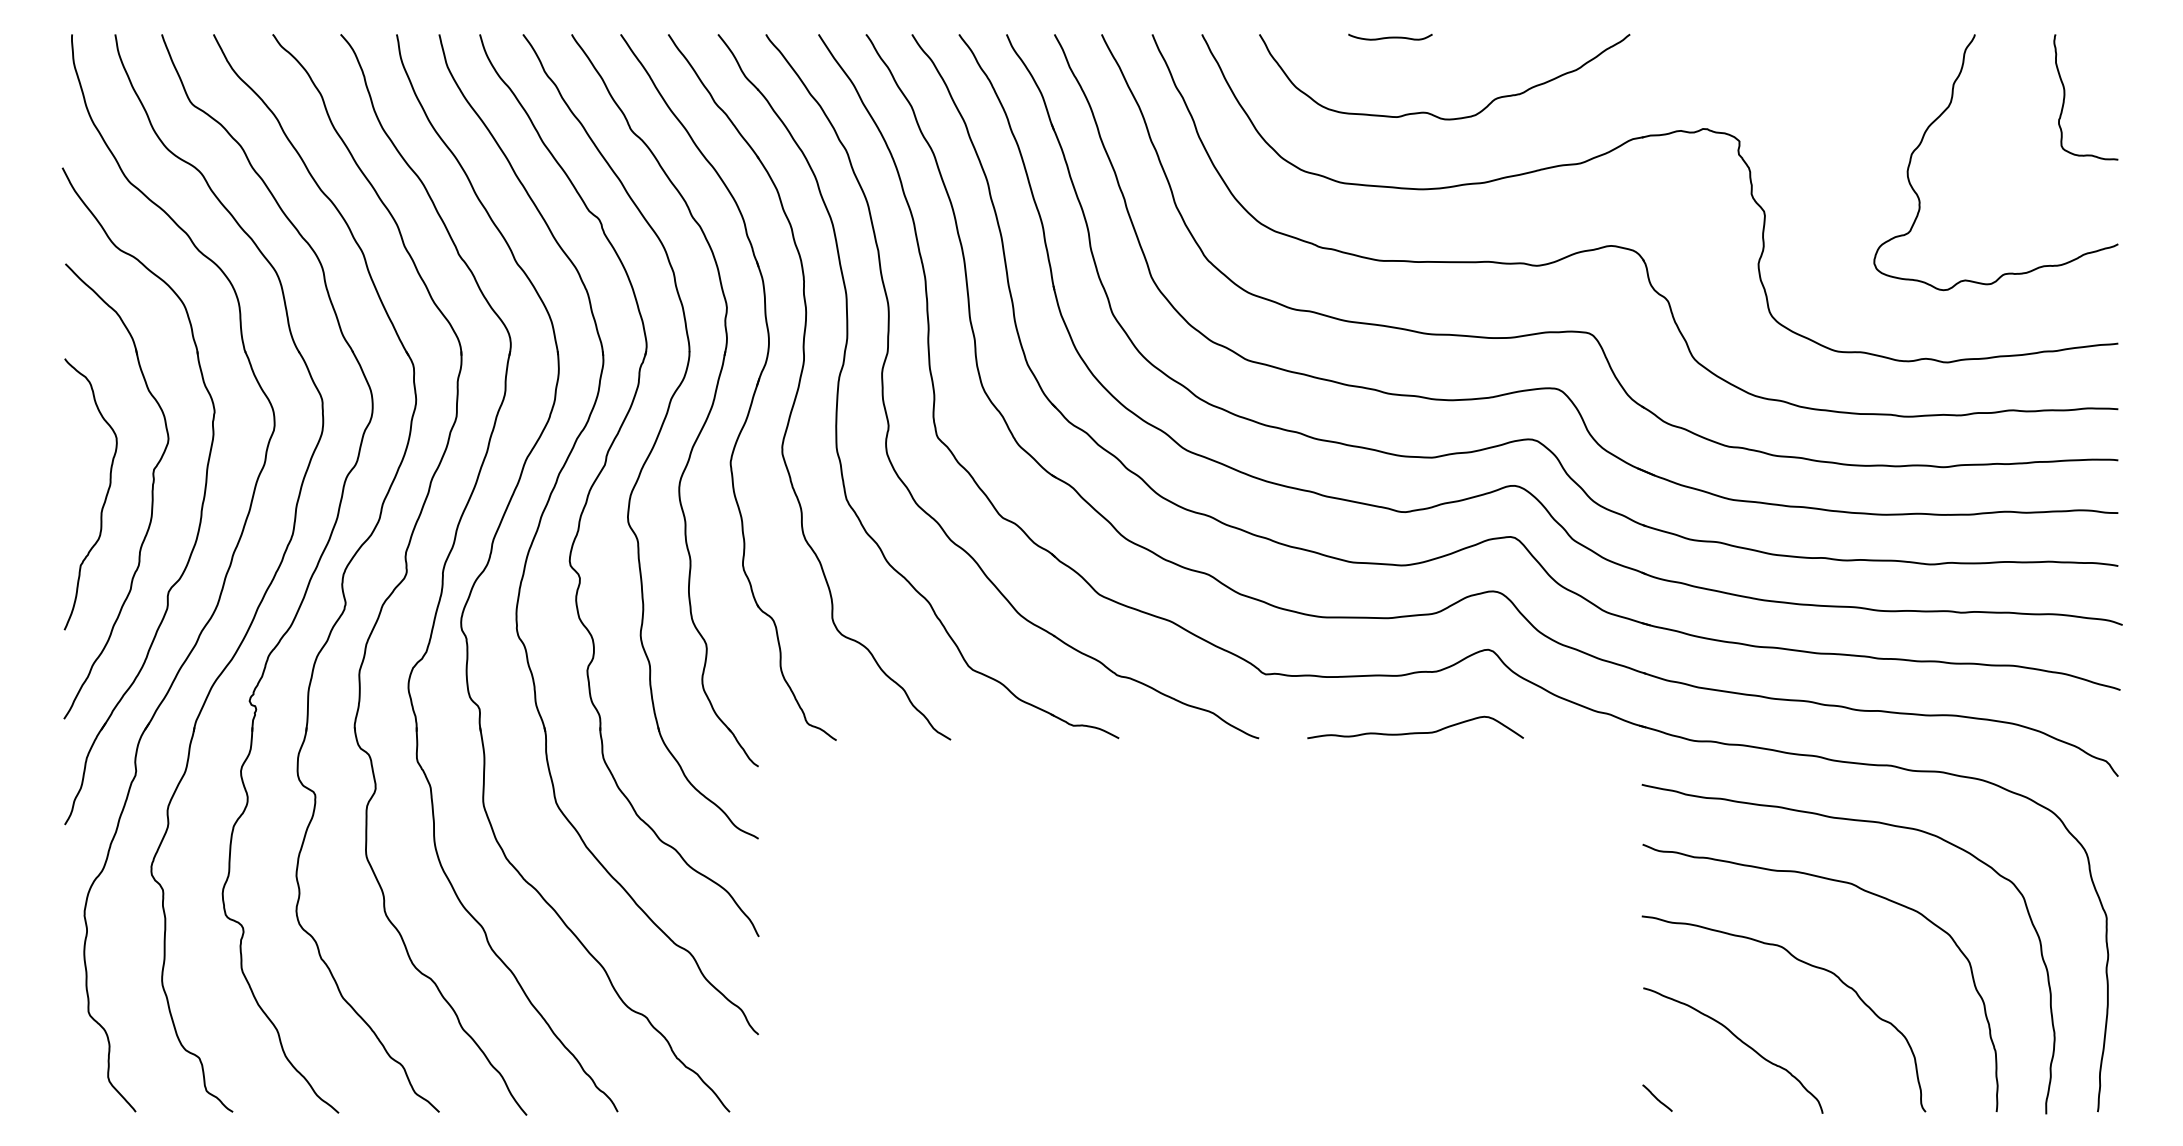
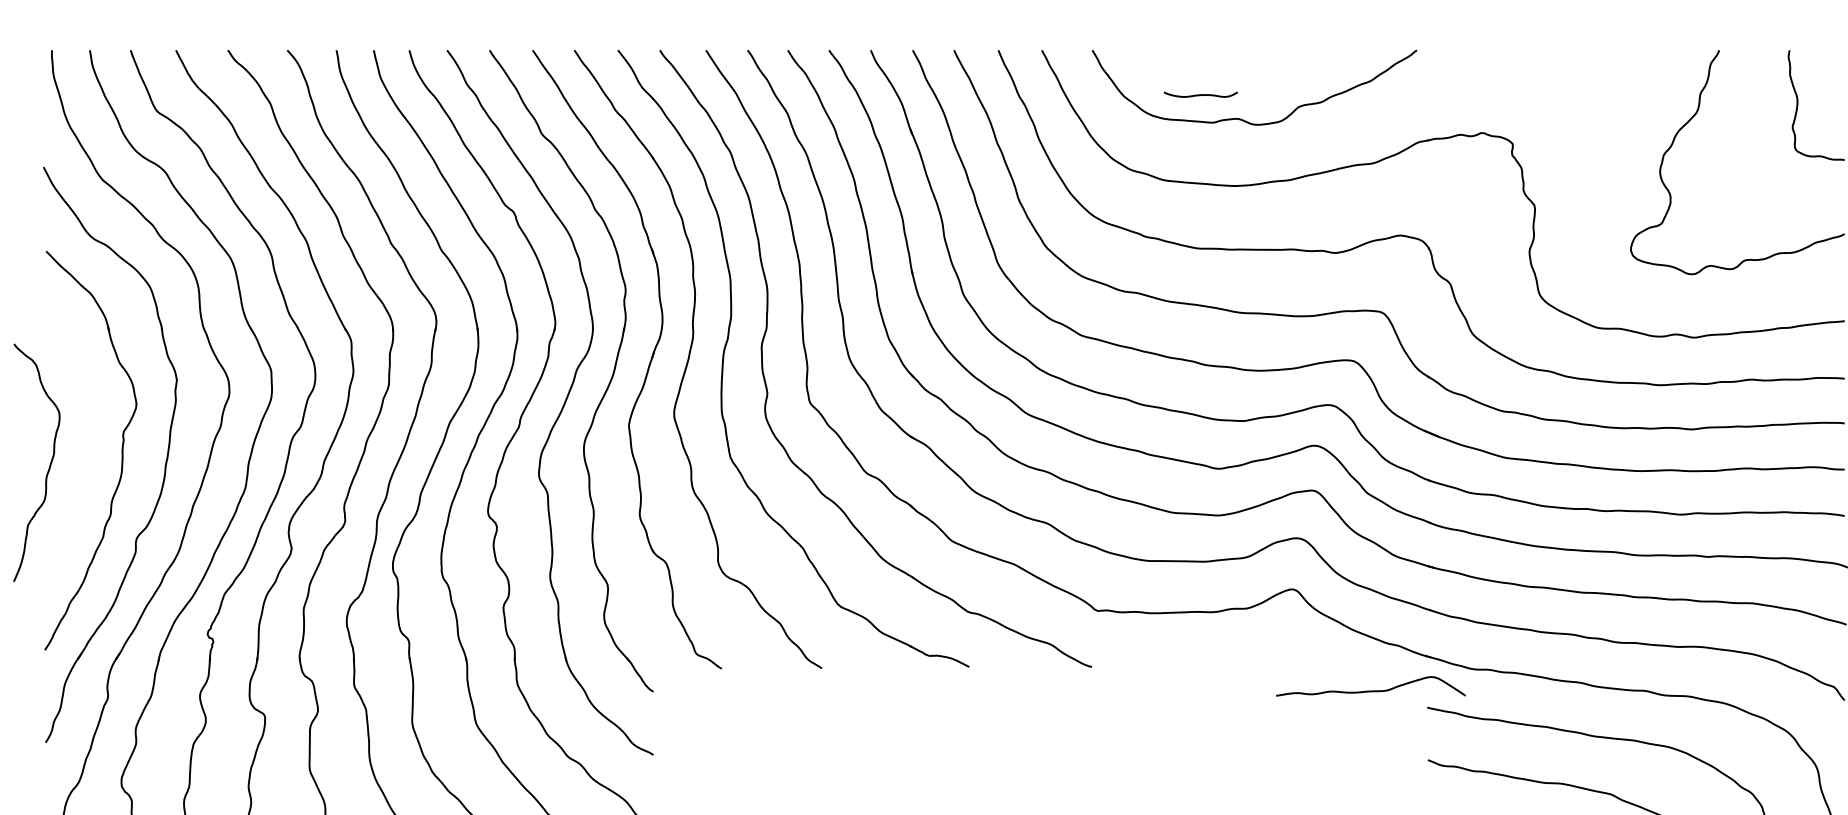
curve: (1390, 36) -> (1200, 94), moved
curve: (104, 499) -> (48, 467), moved
curve: (1415, 732) -> (1370, 690), moved

